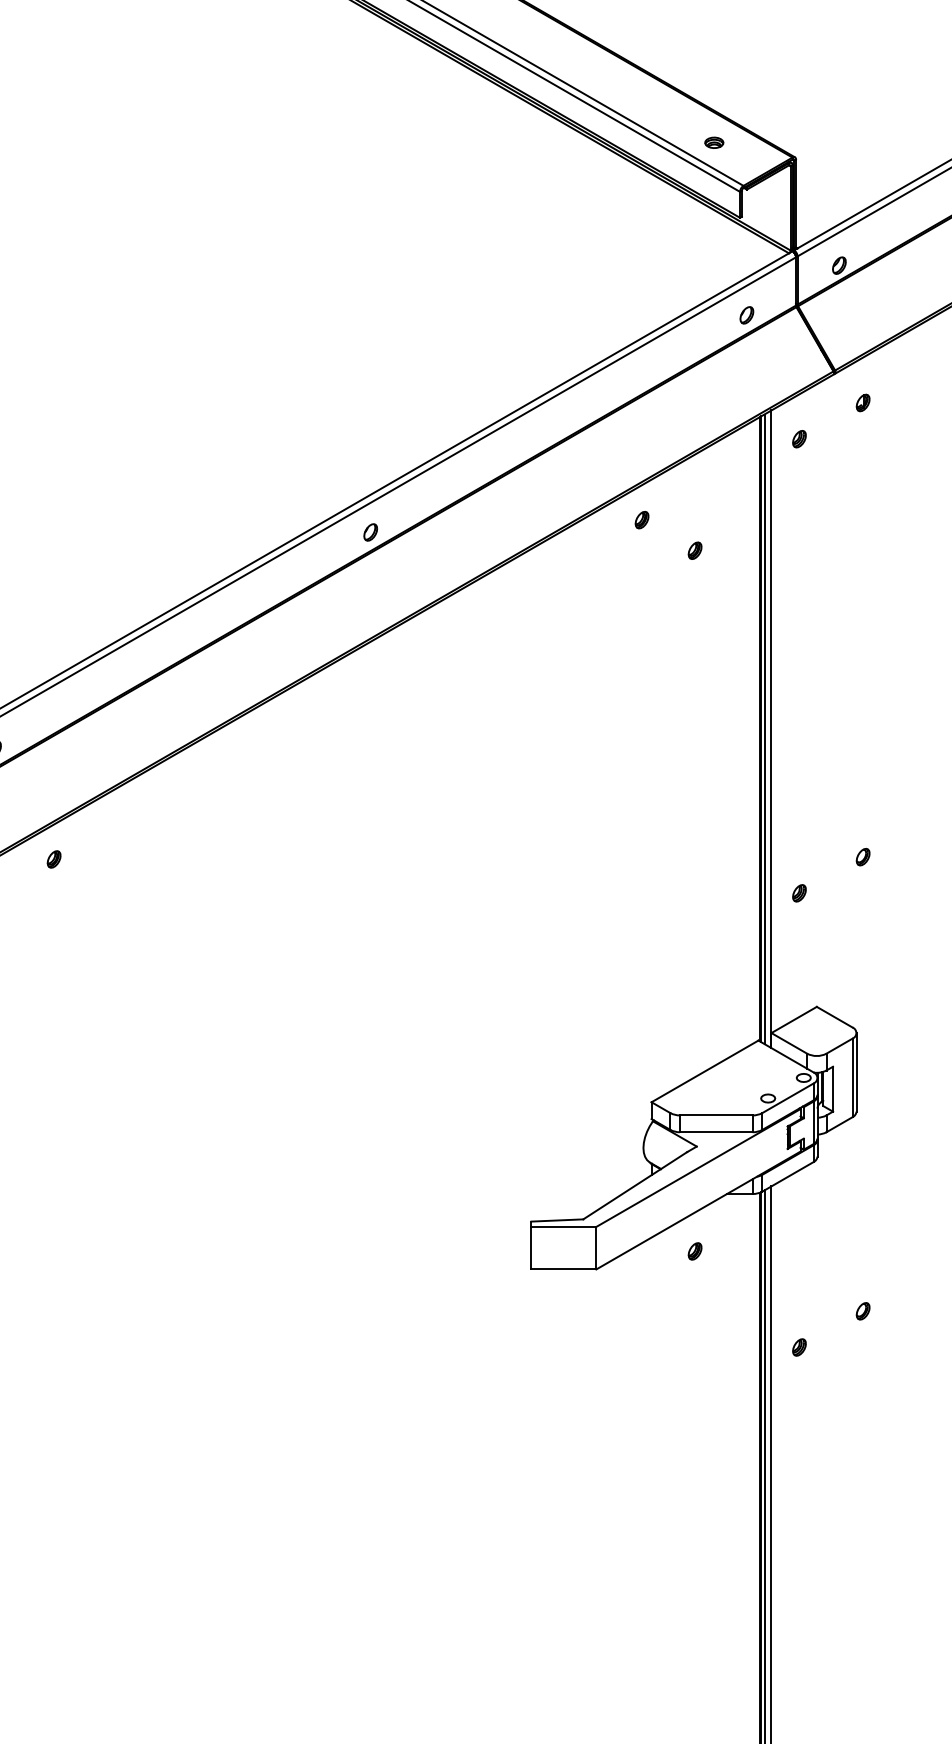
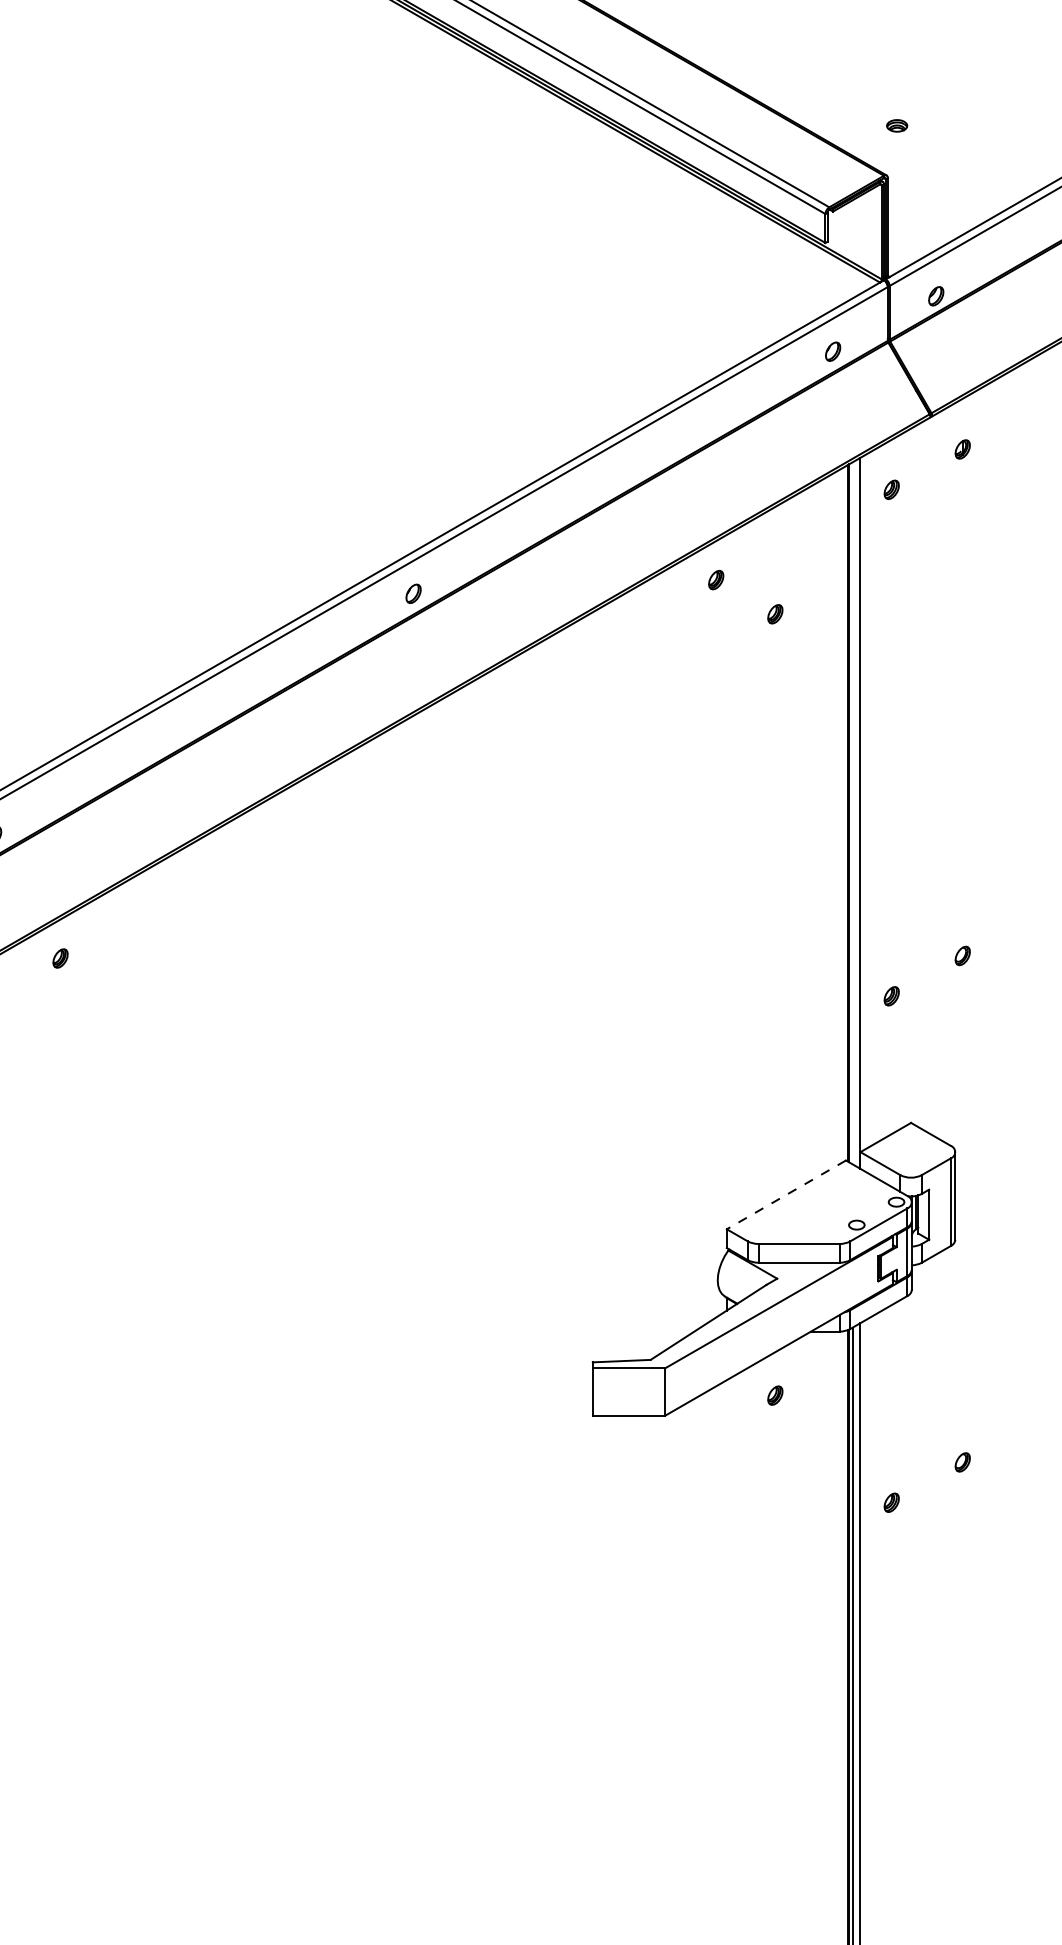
part: (714, 142) -> (897, 125), moved
line: (764, 729) -> (852, 813), removed
line: (705, 1071) -> (786, 1194), solid -> dashed

